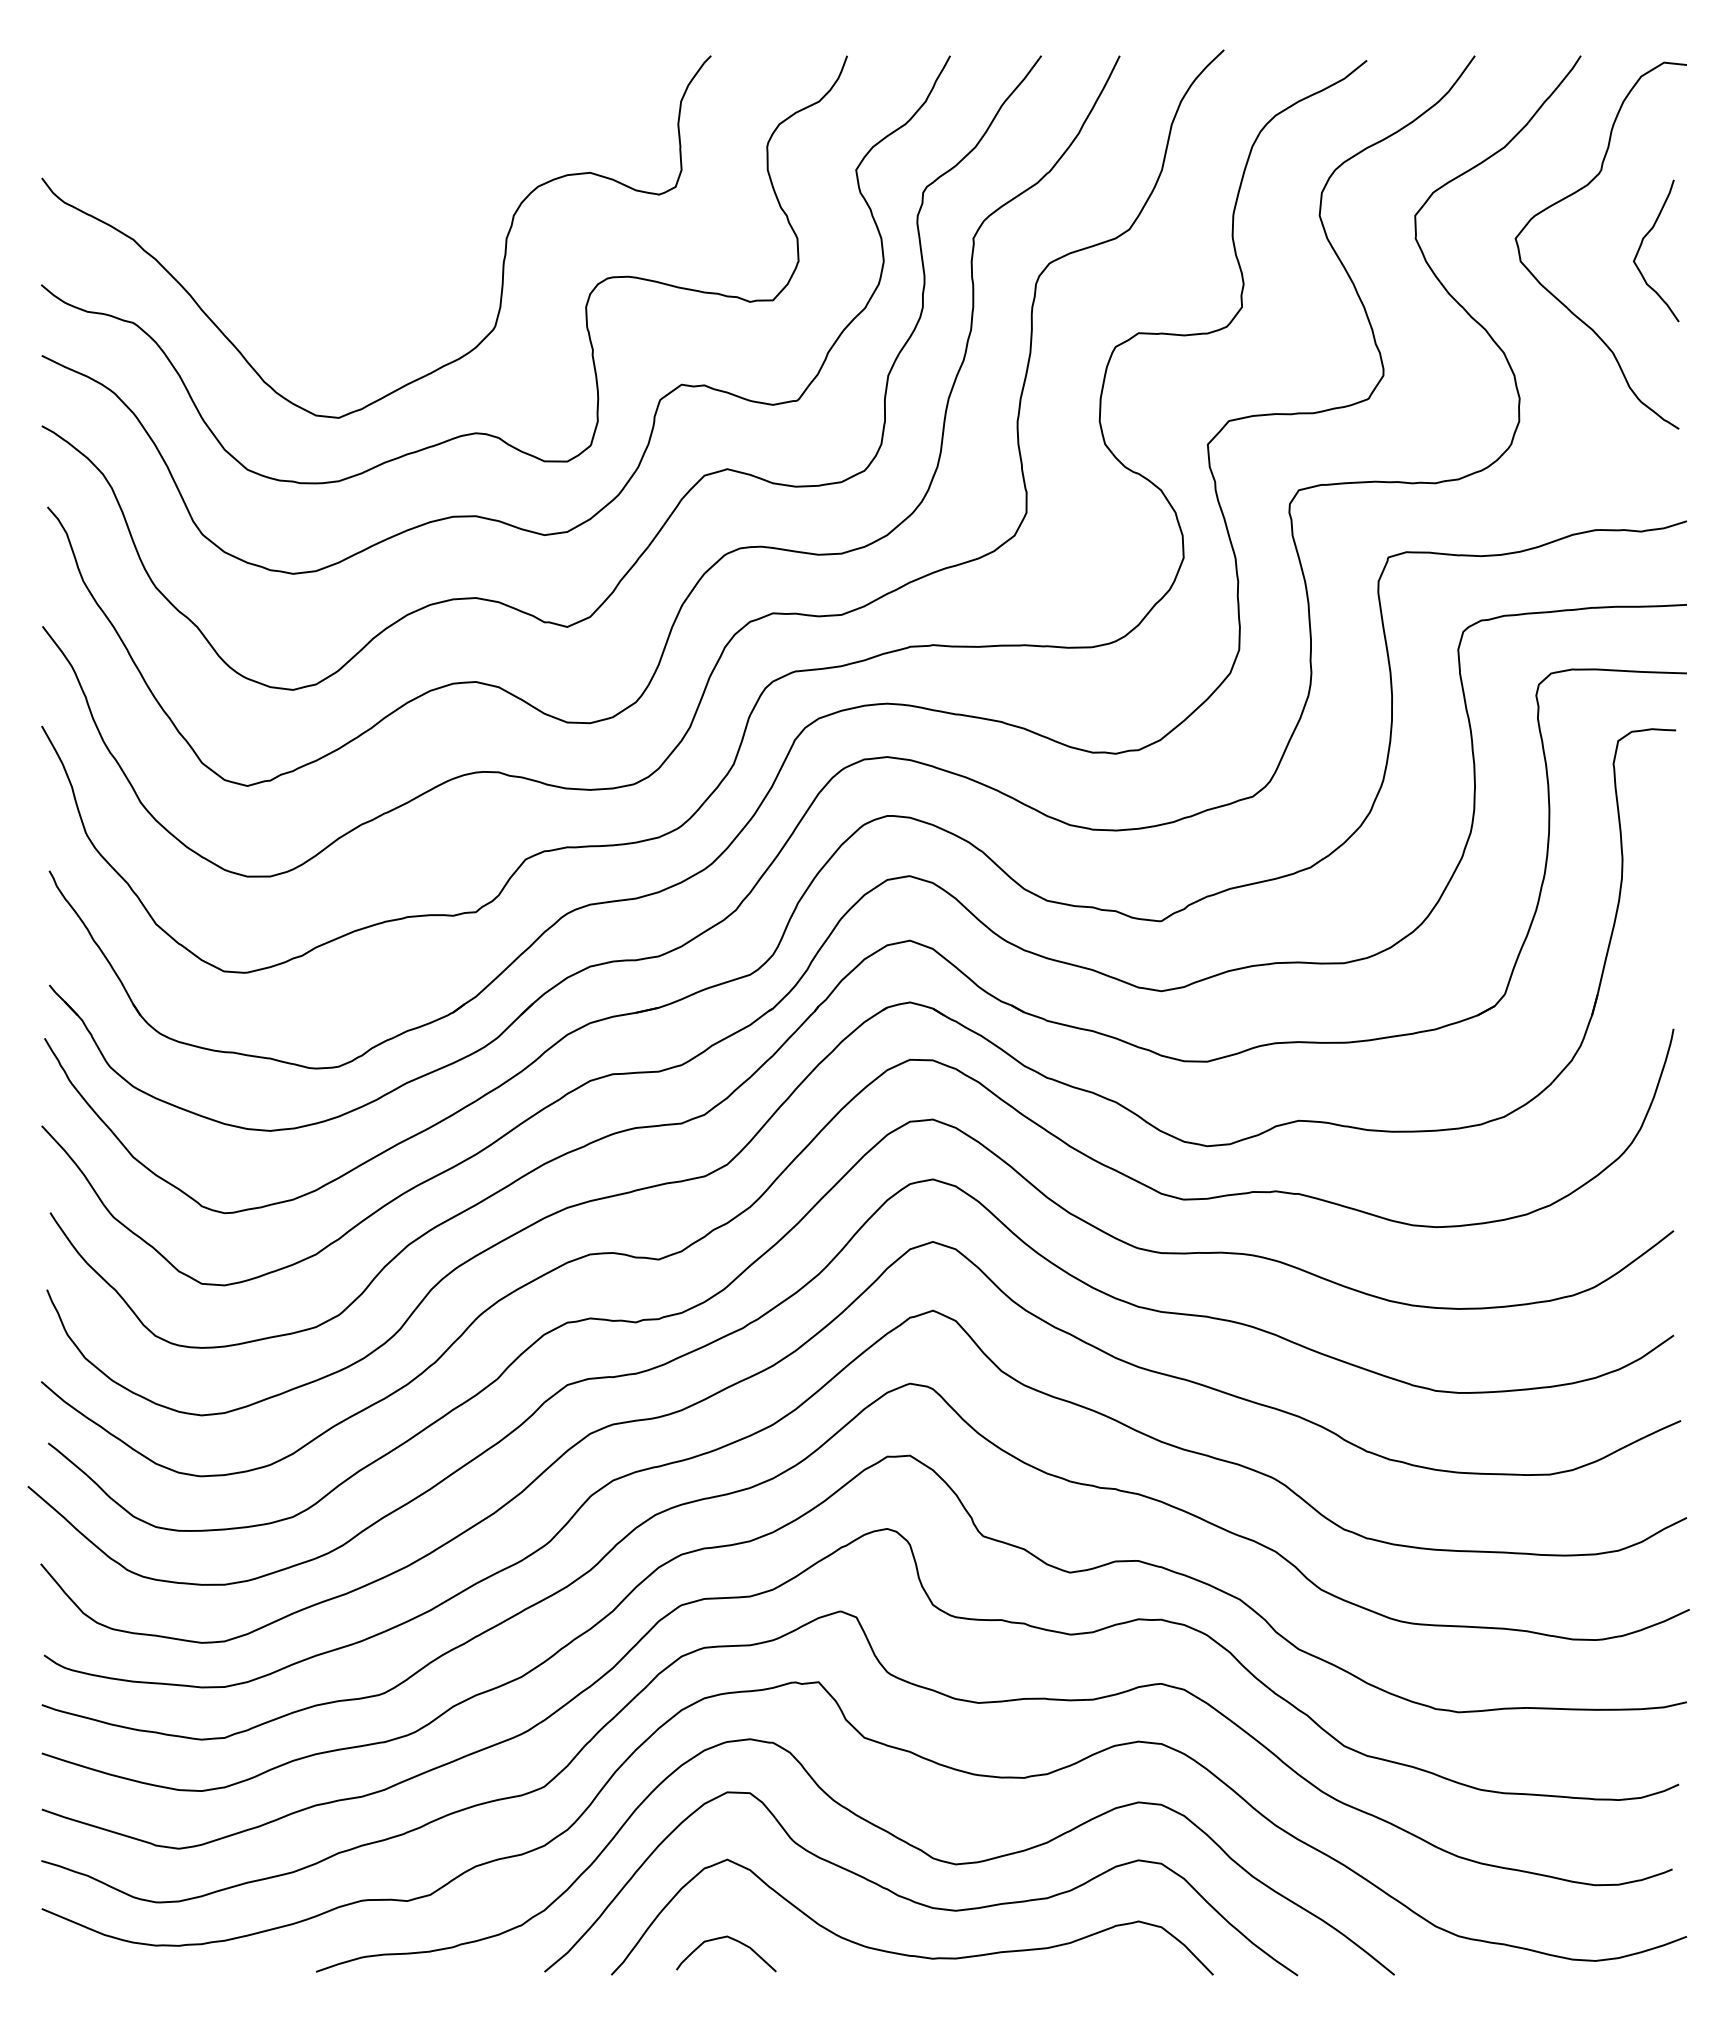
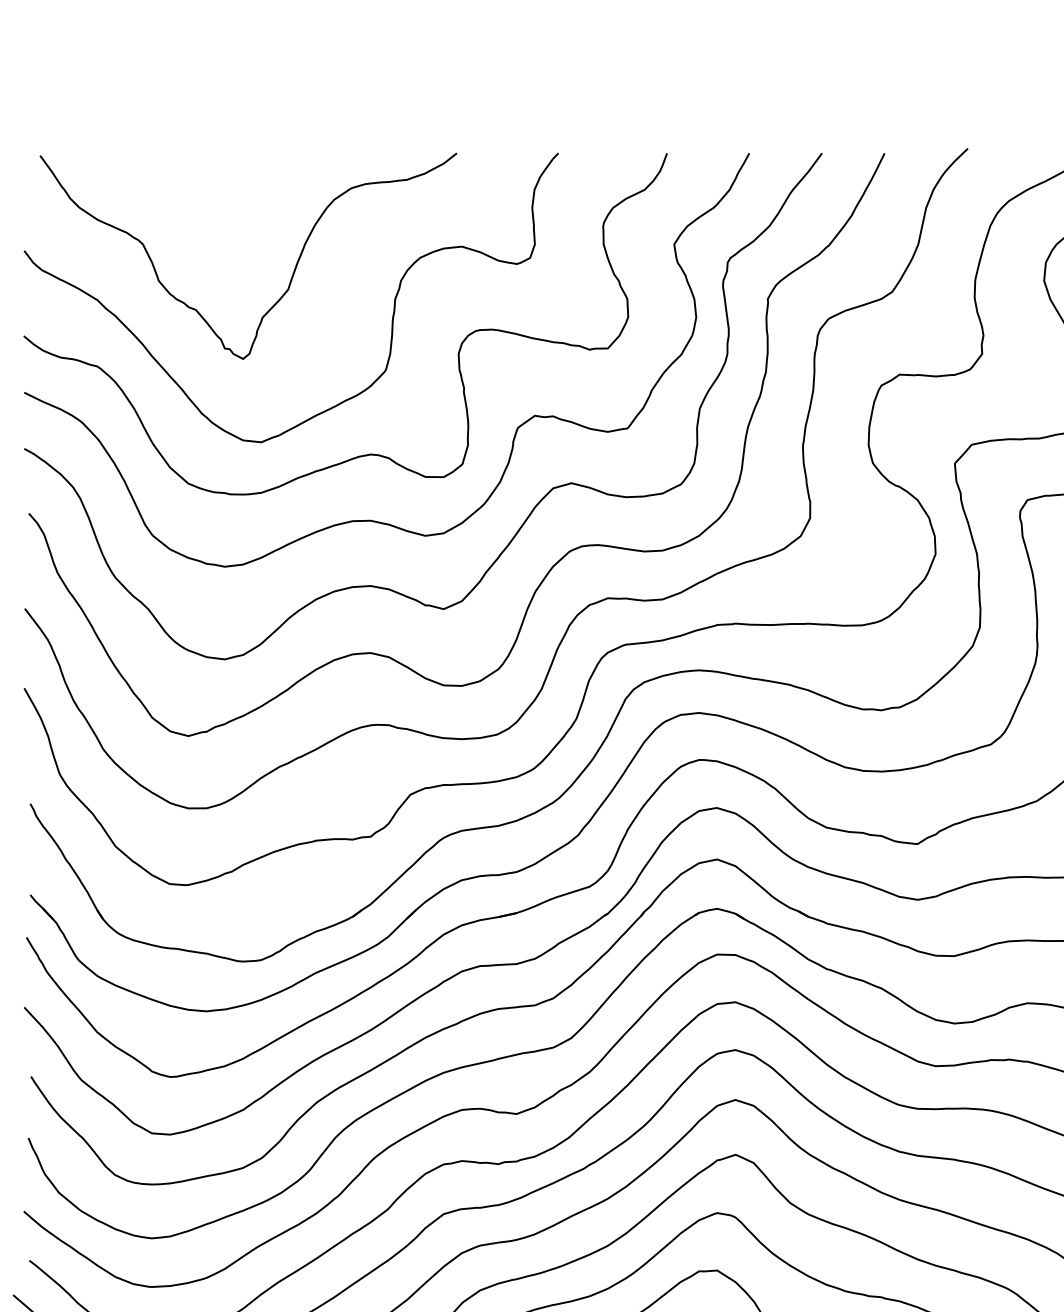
curve: (379, 202) -> (293, 270), added

